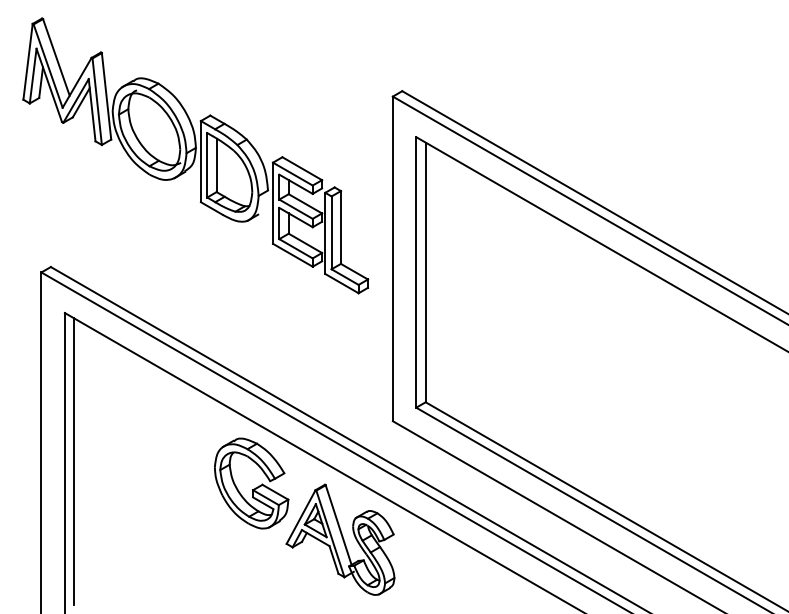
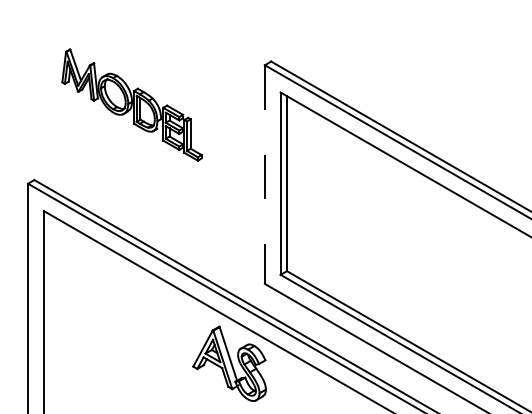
part: (194, 154) -> (131, 104), size x0.6
line: (392, 260) -> (264, 175), solid -> dashed
line: (74, 460) -> (50, 310), removed
part: (251, 482) -> (169, 325), removed

